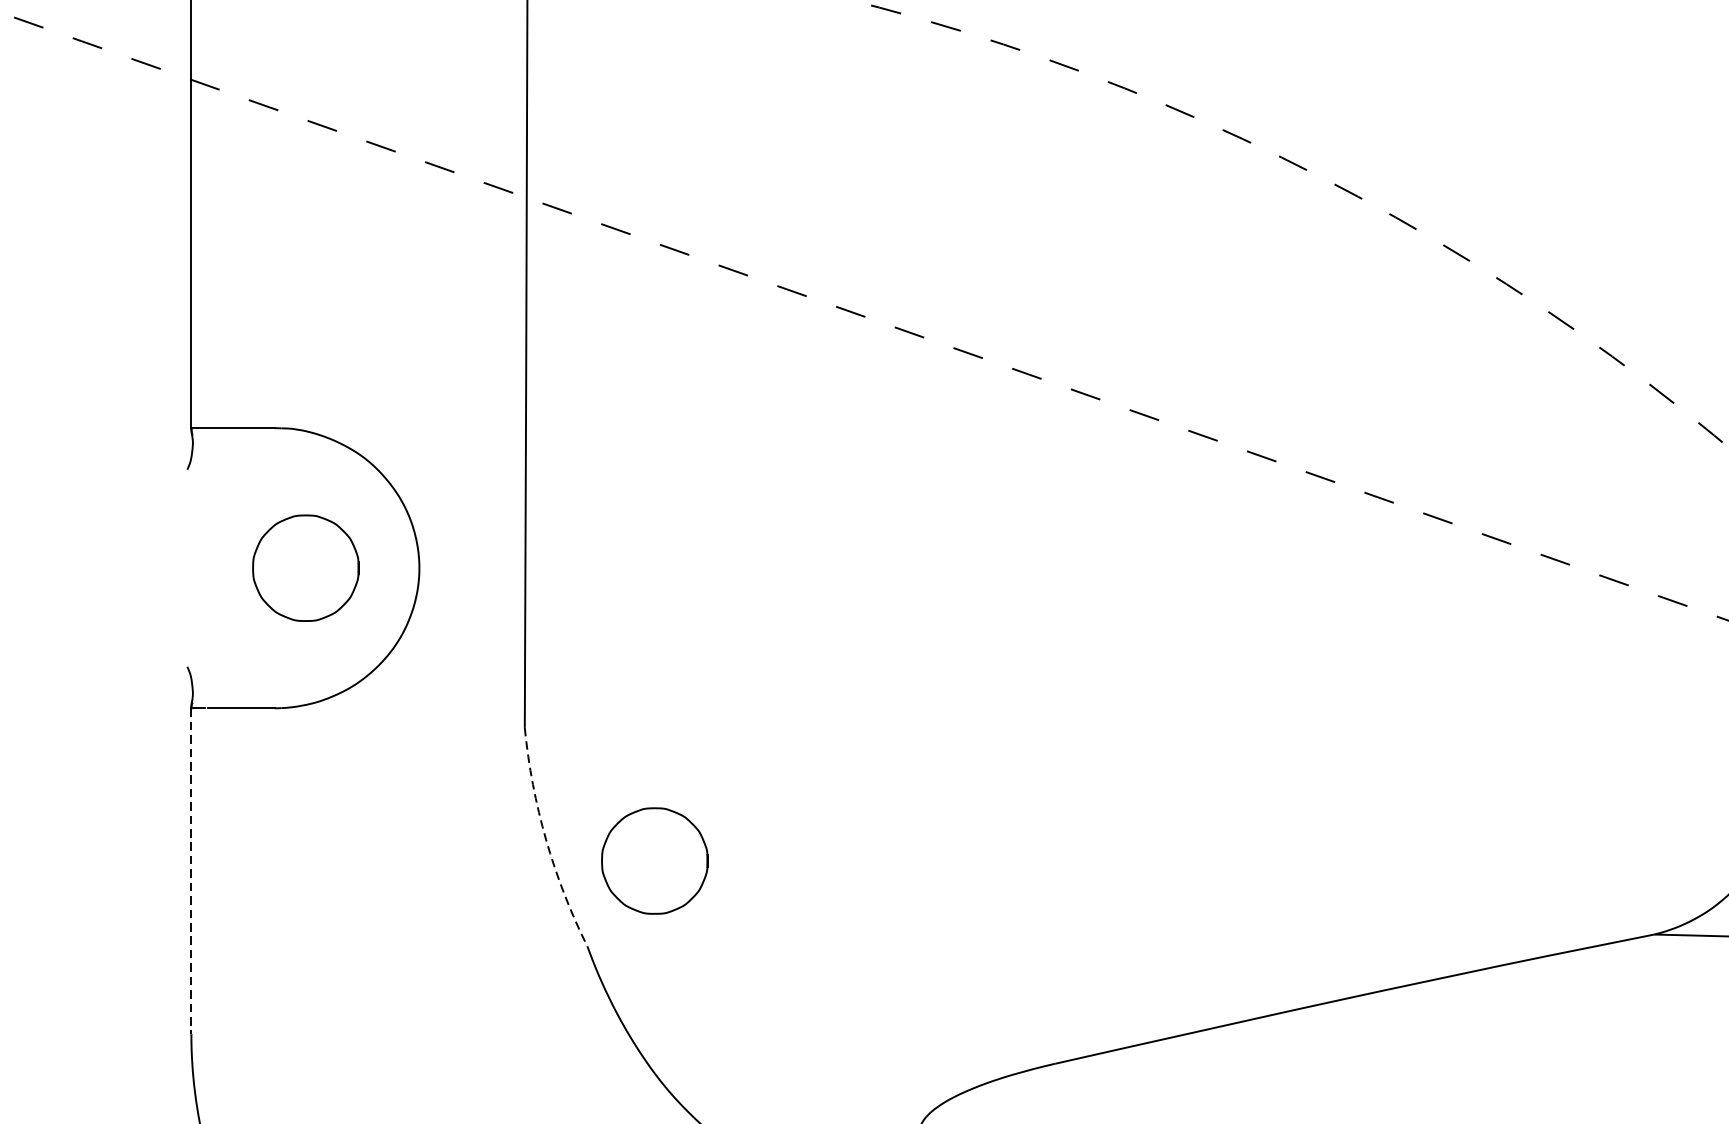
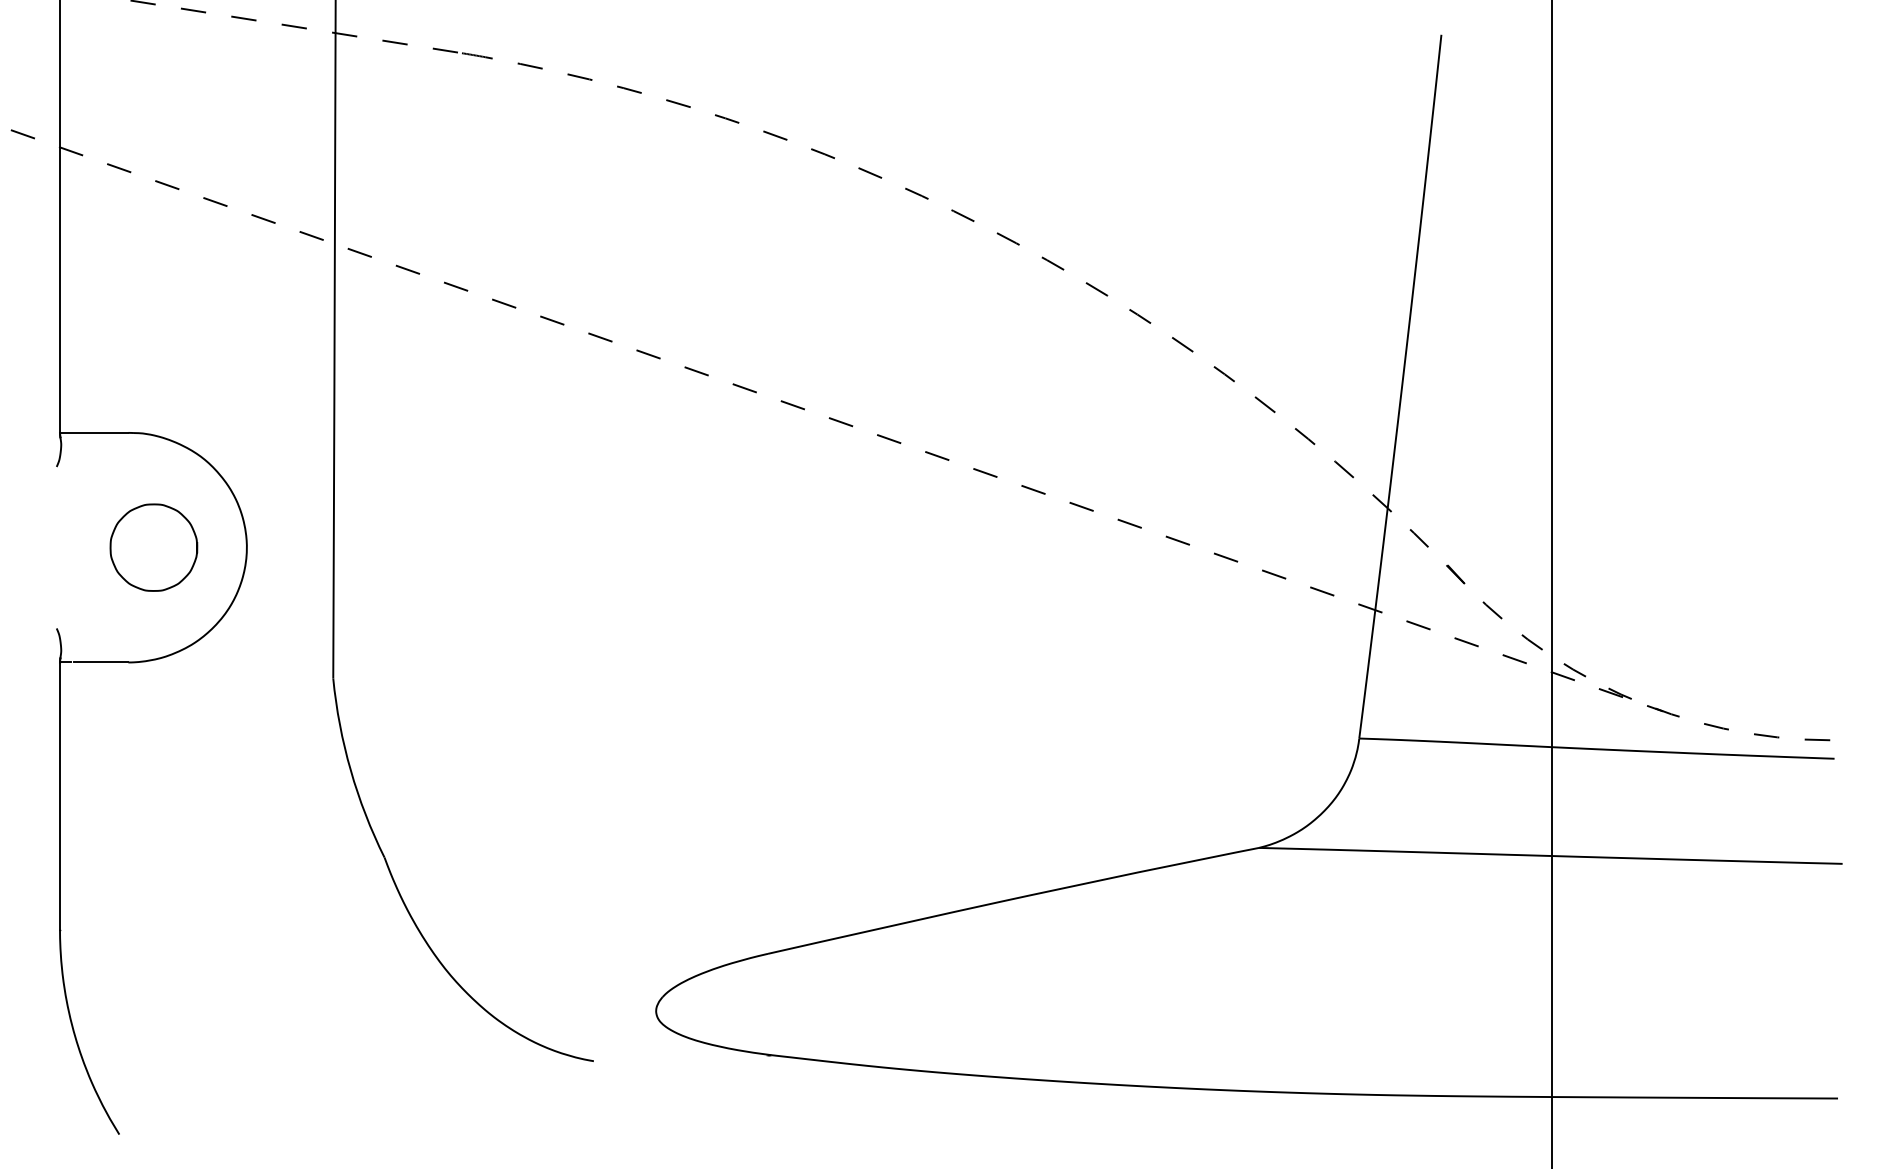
curve: (633, 814) -> (422, 749), removed
arc: (545, 840) -> (350, 770), dashed -> solid
line: (190, 871) -> (59, 796), dashed -> solid

